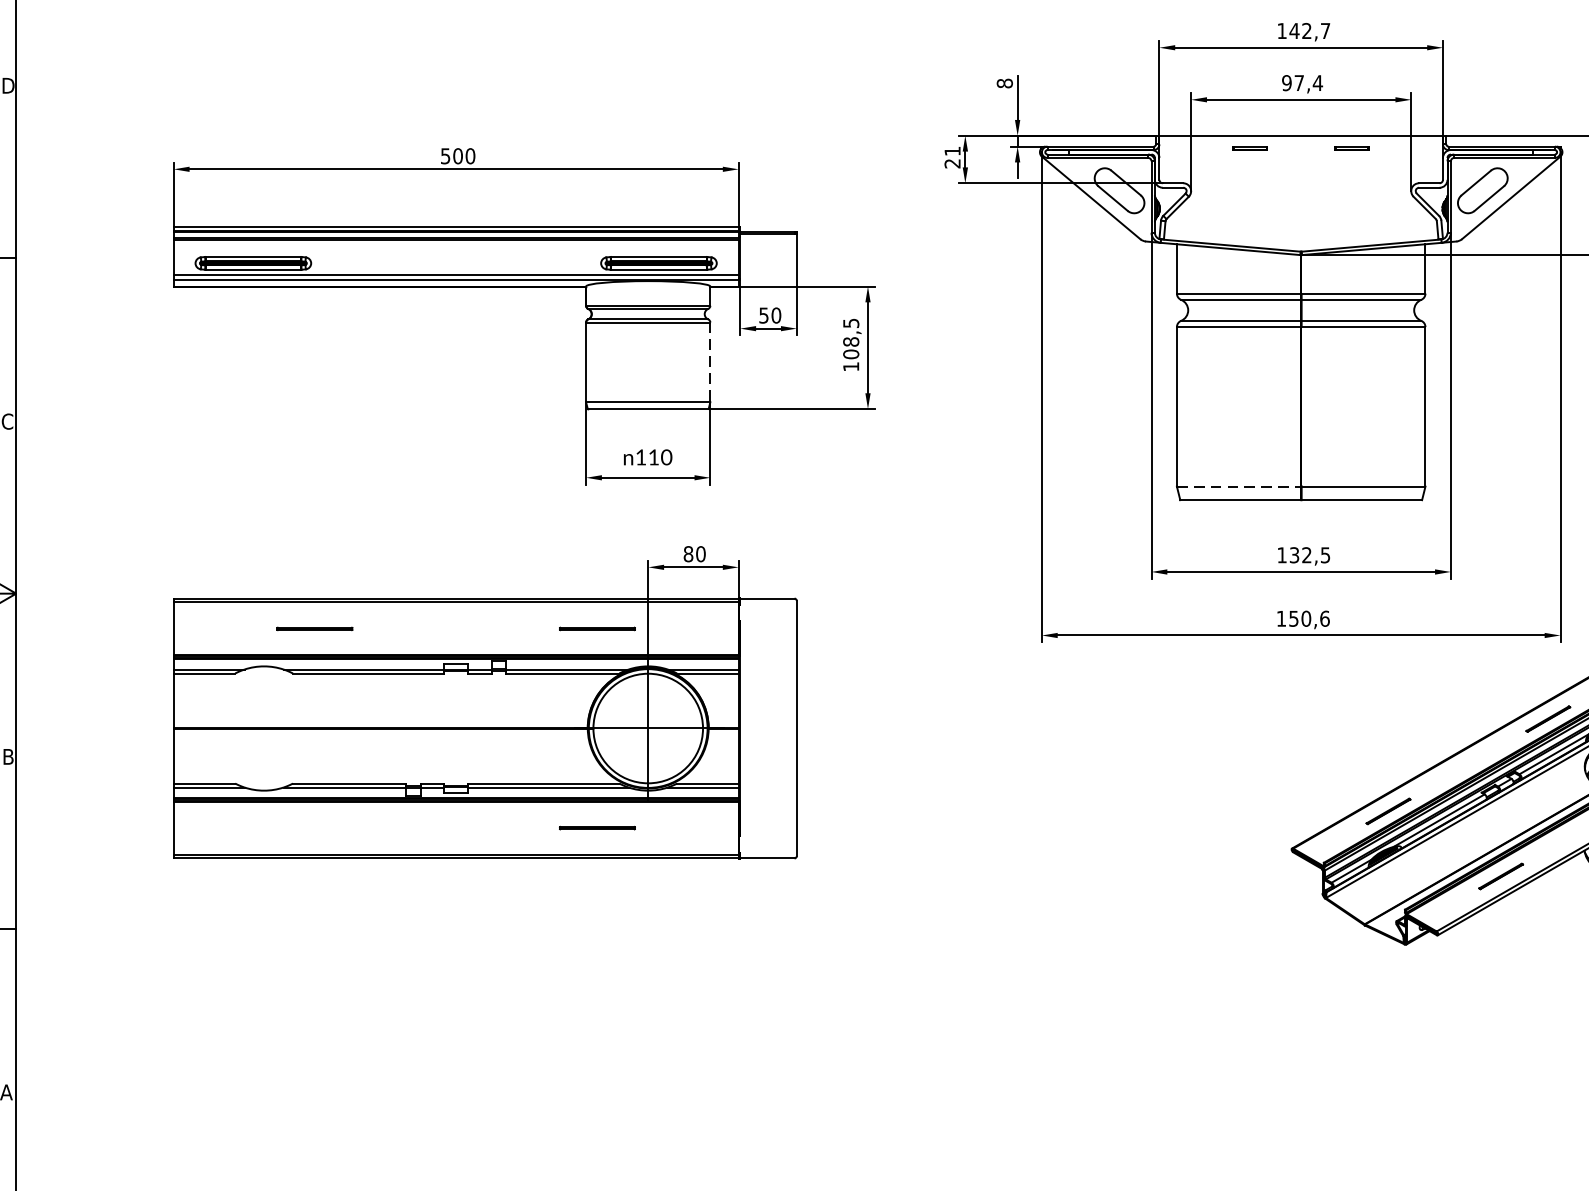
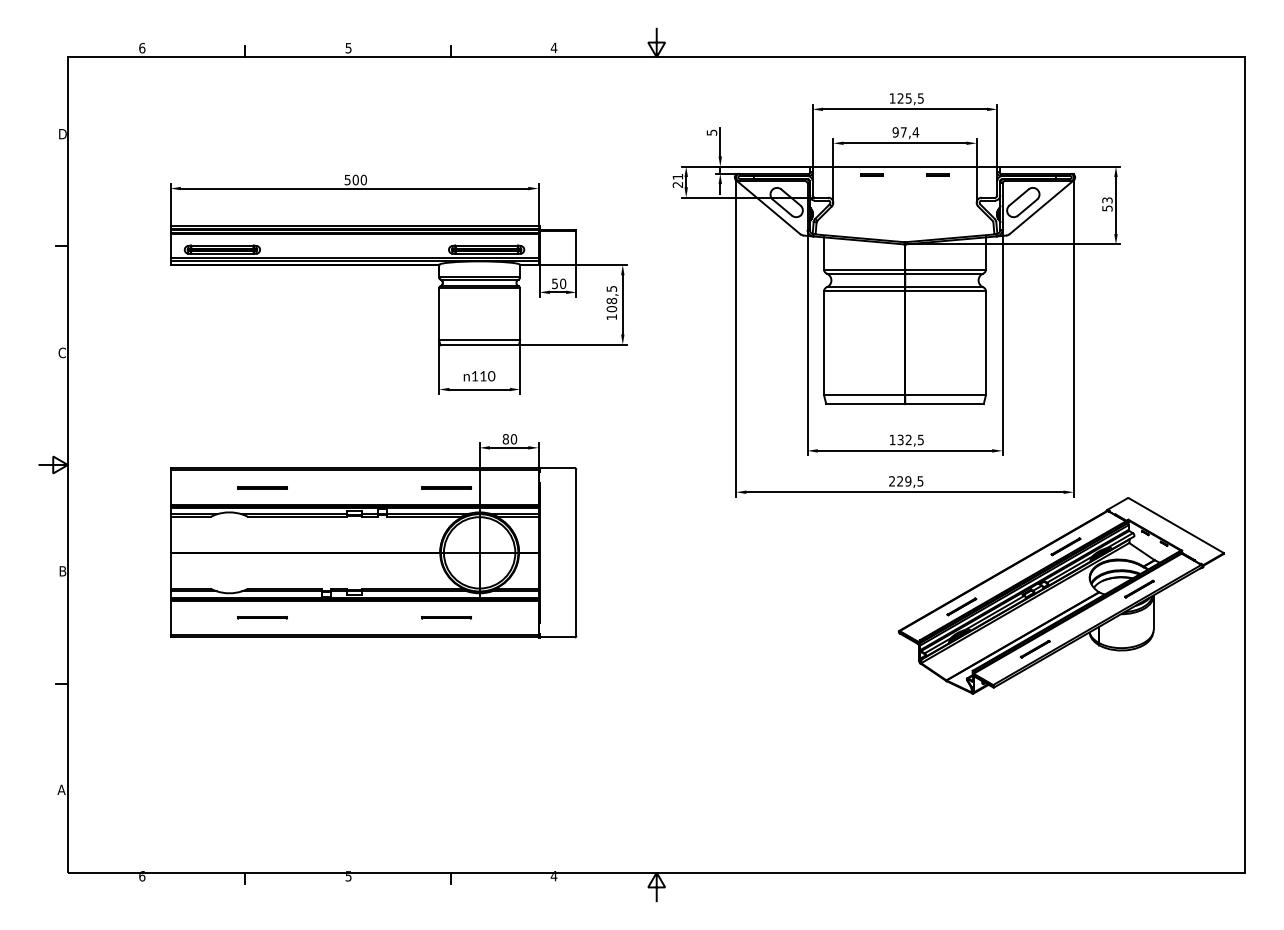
text: (1309, 31) -> (910, 98), 142,7 -> 125,5
text: (1004, 83) -> (711, 132), 8 -> 5
line: (710, 362) -> (520, 314), dashed -> solid
line: (1240, 486) -> (865, 395), dashed -> solid
text: (1303, 618) -> (906, 481), 150,6 -> 229,5
line: (314, 827) -> (262, 617), added

